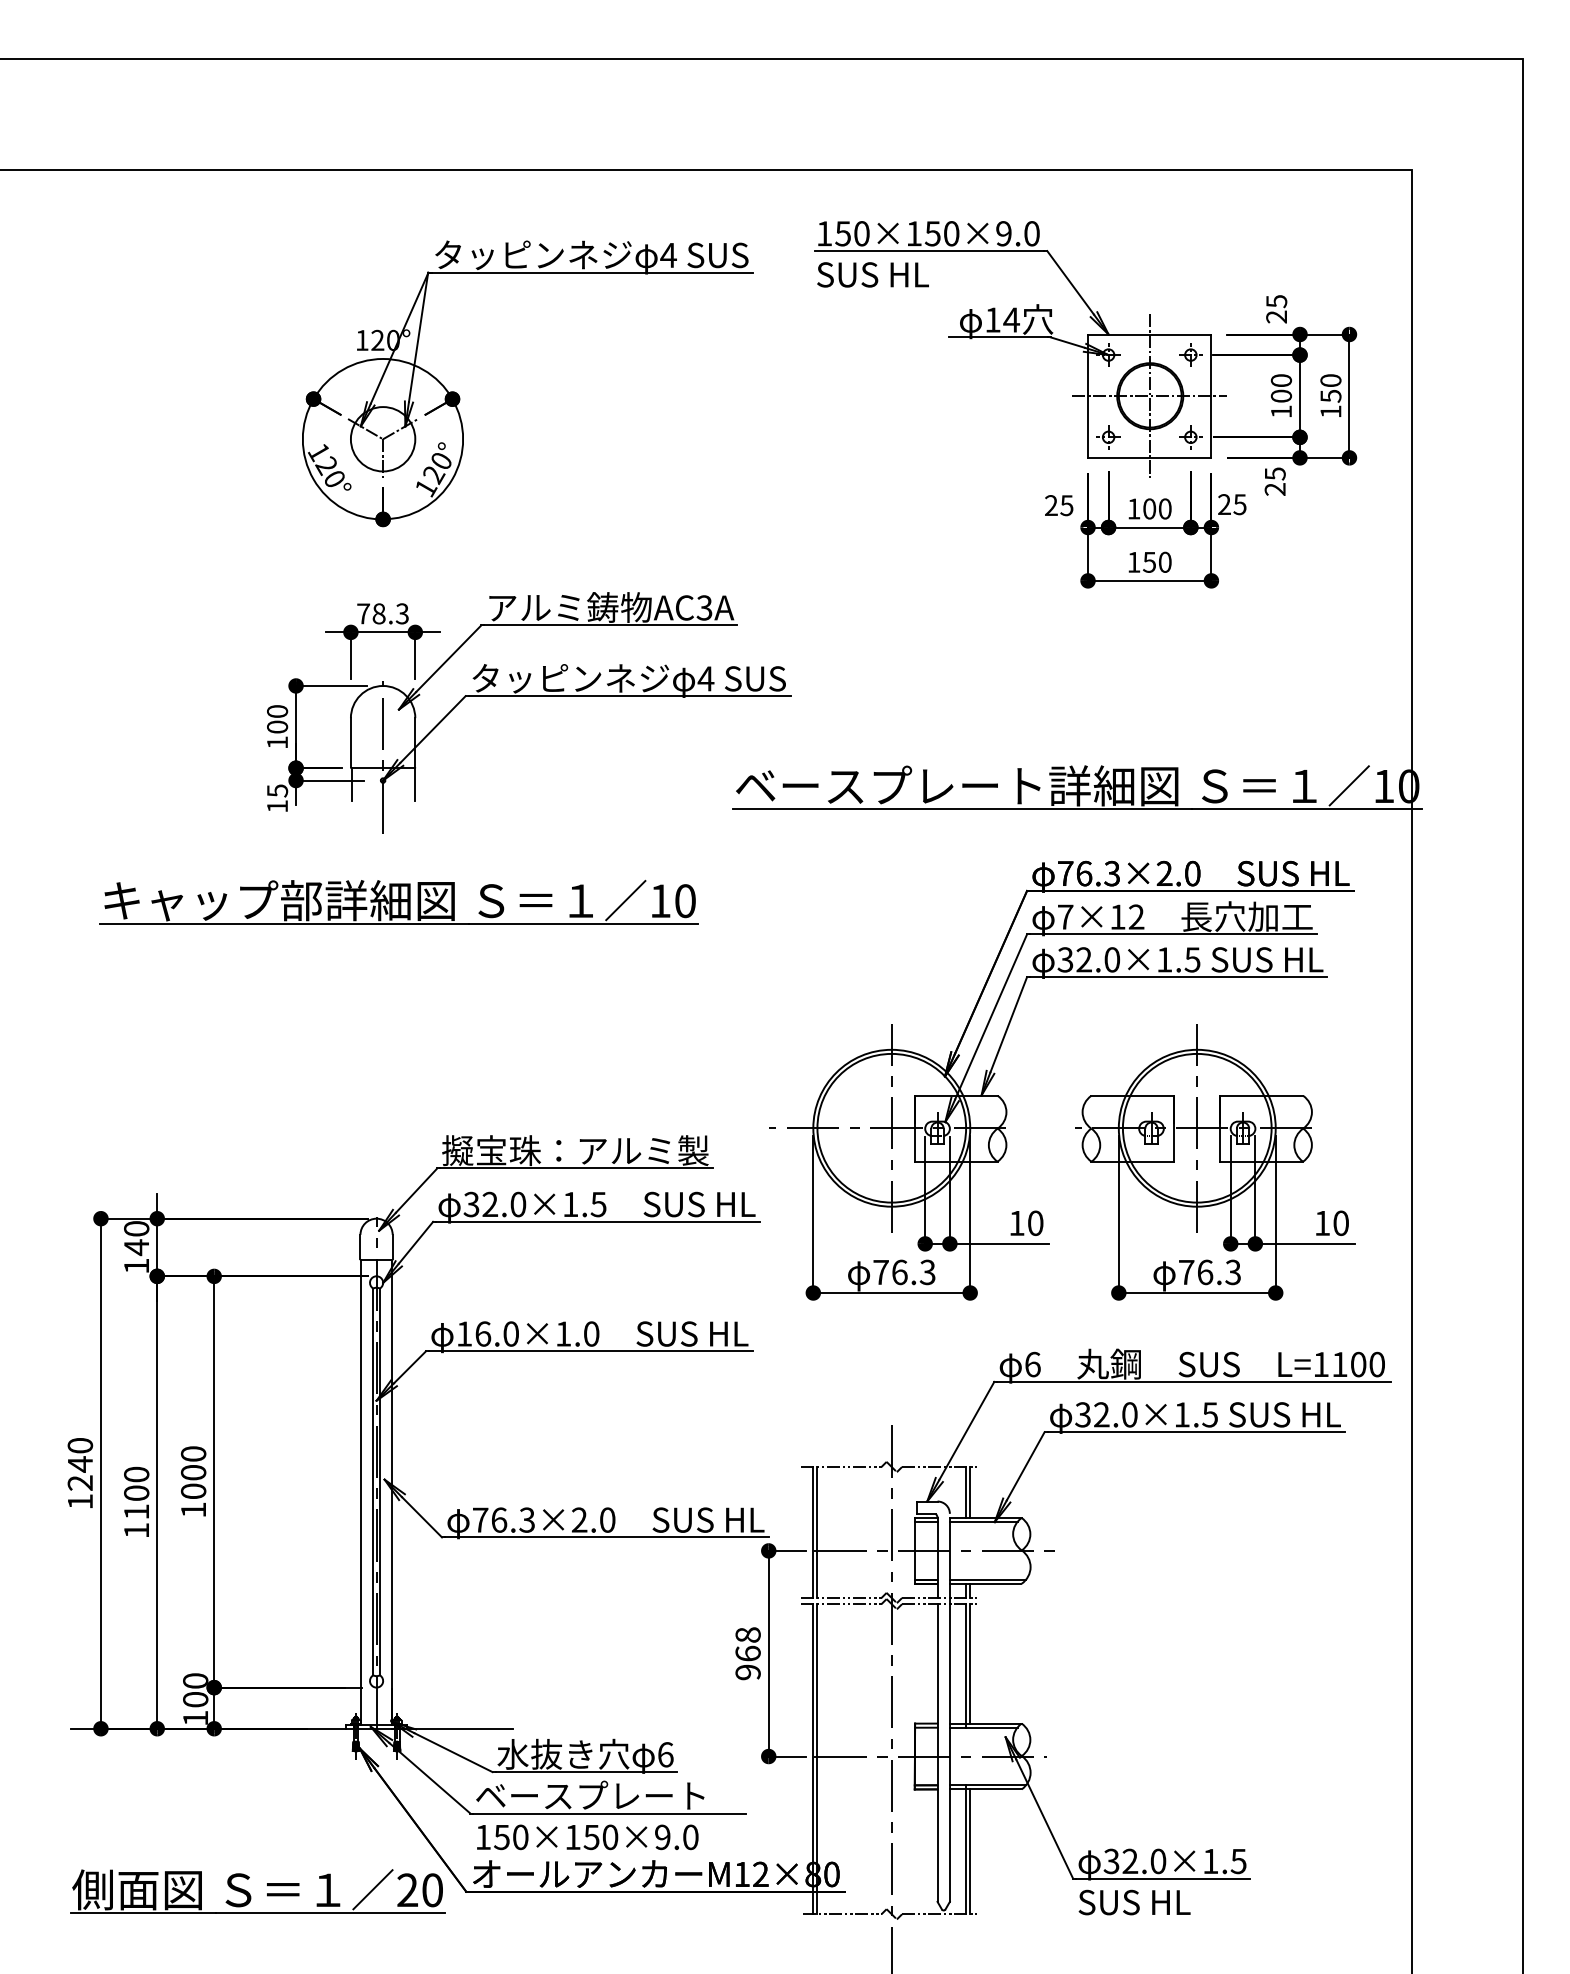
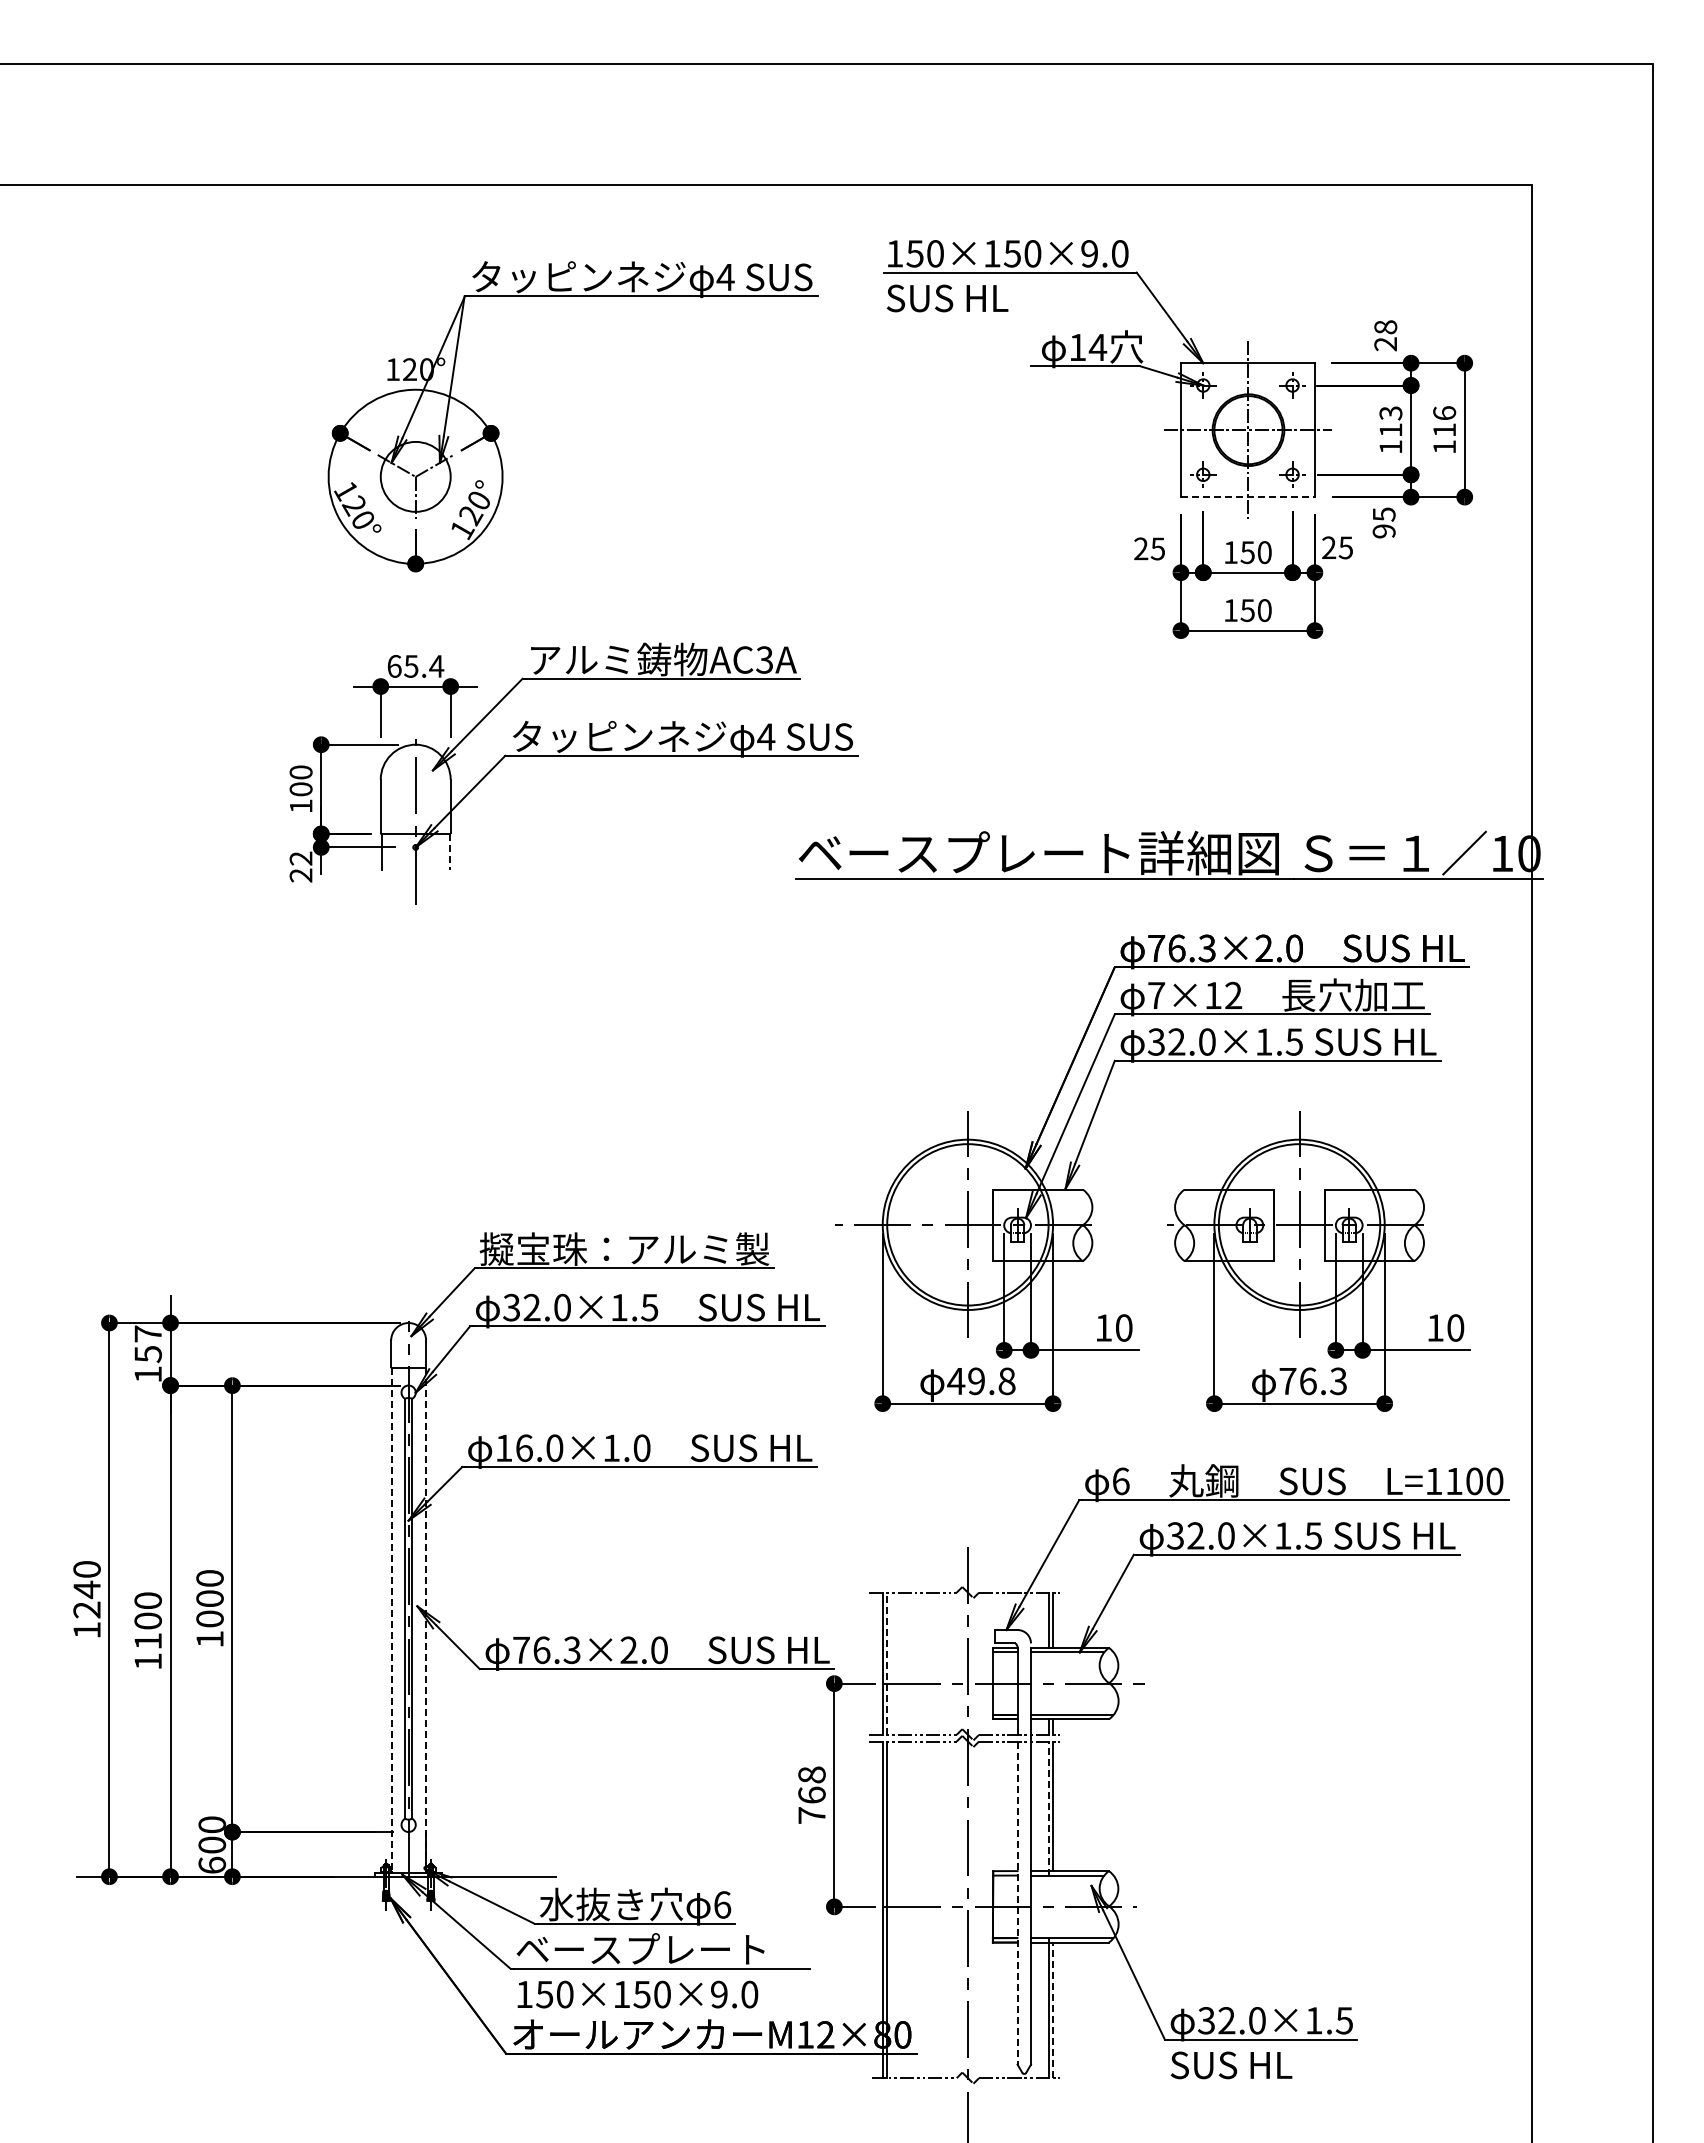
text: (1276, 301) -> (1385, 327), 25 -> 28
text: (1281, 388) -> (1390, 421), 100 -> 113
text: (1330, 388) -> (1444, 421), 150 -> 116
line: (1149, 458) -> (1247, 497), solid -> dashed
text: (1275, 489) -> (1384, 531), 25 -> 95
text: (1149, 508) -> (1247, 552), 100 -> 150
text: (382, 613) -> (415, 666), 78.3 -> 65.4
line: (414, 784) -> (449, 851), solid -> dashed
text: (276, 798) -> (300, 866), 15 -> 22
part: (398, 902) -> (432, 979), removed
text: (136, 1238) -> (147, 1344), 140 -> 157
text: (904, 1272) -> (981, 1381), 76.3 -> 49.8
line: (360, 1492) -> (391, 1620), solid -> dashed
line: (392, 1492) -> (425, 1620), solid -> dashed
line: (817, 1532) -> (887, 1663), solid -> dashed
line: (966, 1665) -> (1048, 1808), solid -> dashed
text: (747, 1672) -> (811, 1815), 968 -> 768
text: (195, 1717) -> (212, 1864), 100 -> 600
line: (937, 1753) -> (1017, 1903), solid -> dashed
line: (970, 1852) -> (1053, 2010), solid -> dashed
part: (250, 1893) -> (271, 2055), removed

